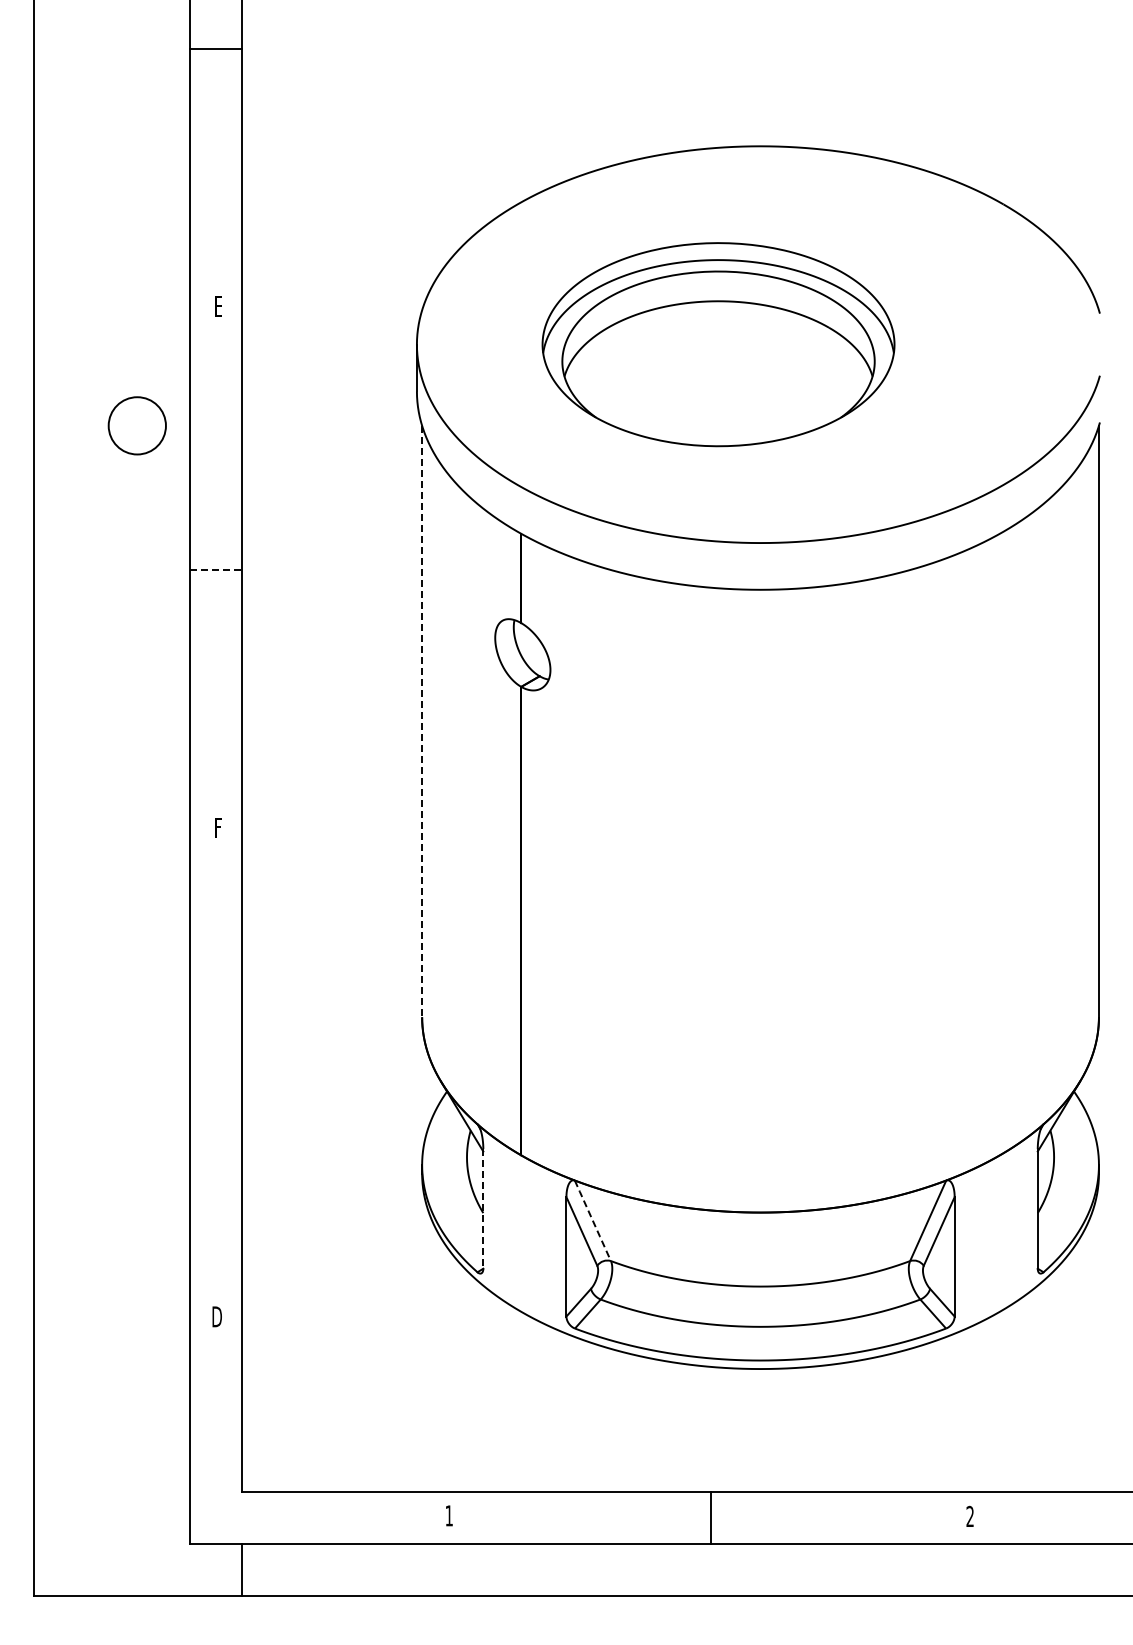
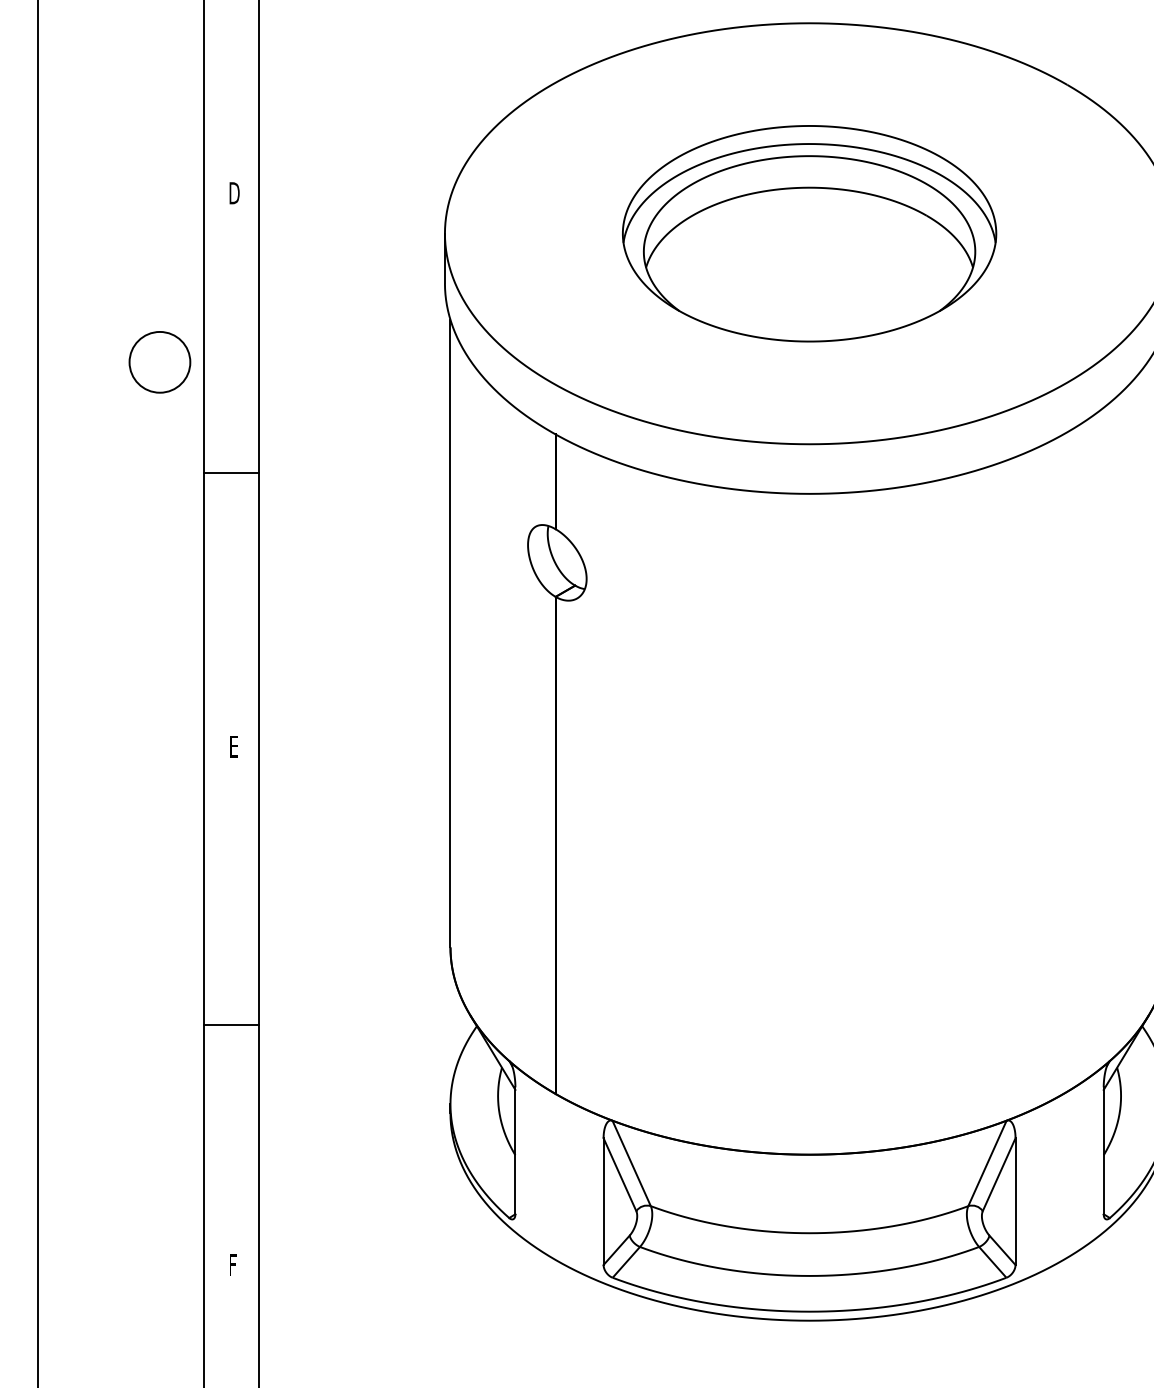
text: (218, 306) -> (234, 193), E -> D
part: (718, 344) -> (809, 233), moved
circle: (136, 425) -> (159, 361), moved
line: (216, 569) -> (232, 472), dashed -> solid
line: (422, 721) -> (450, 633), dashed -> solid
text: (218, 828) -> (234, 747), F -> E
line: (215, 1090) -> (231, 1025), added
line: (483, 1208) -> (515, 1150), dashed -> solid
line: (592, 1220) -> (631, 1163), dashed -> solid
text: (216, 1316) -> (232, 1264), D -> F

